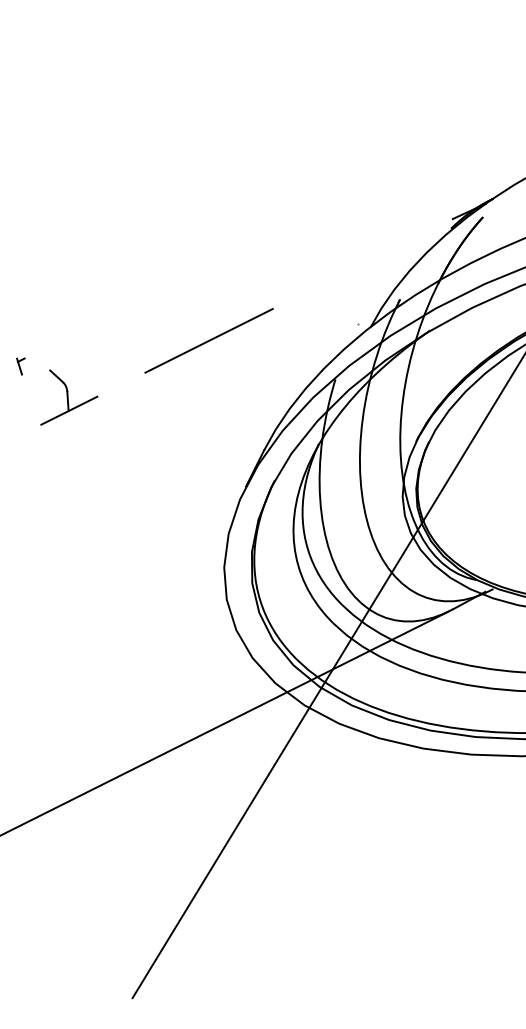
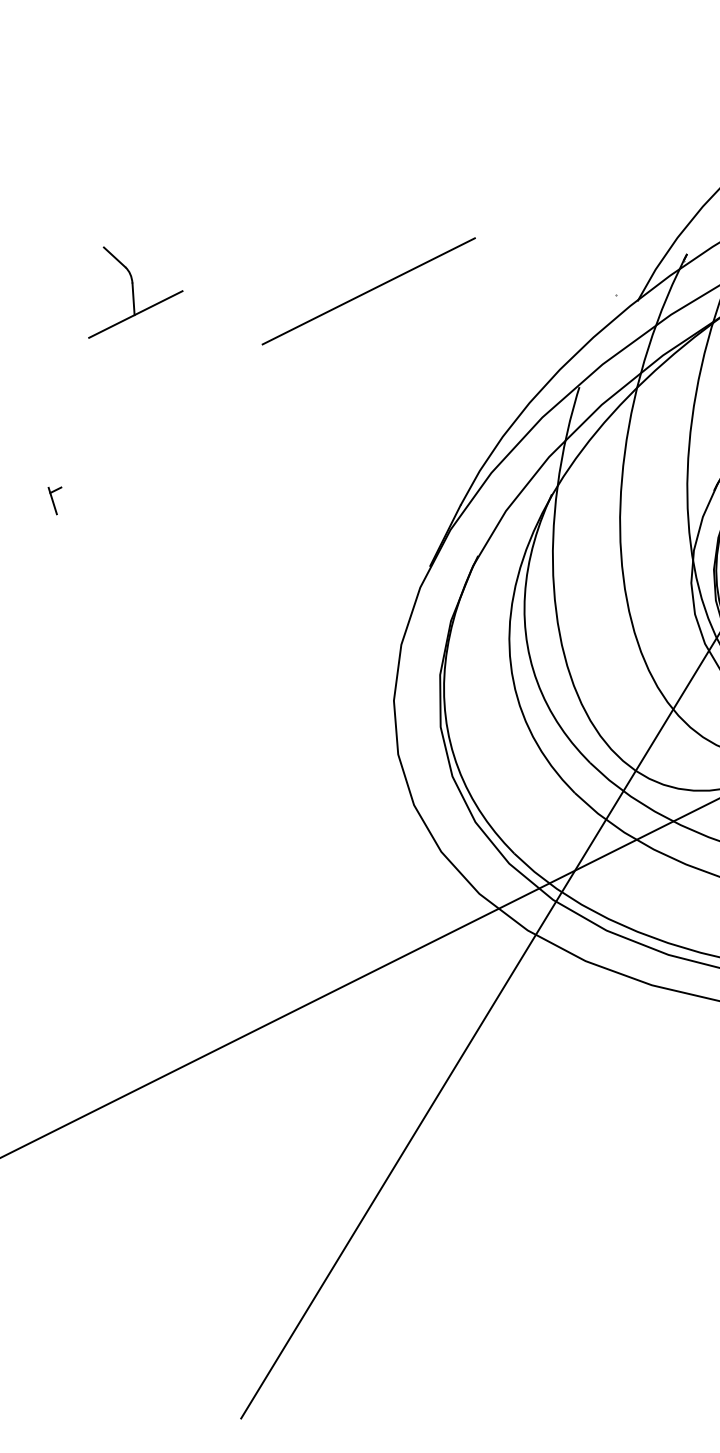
line: (208, 340) -> (367, 290), moved
part: (20, 366) -> (54, 500), moved
part: (69, 397) -> (136, 292), moved

